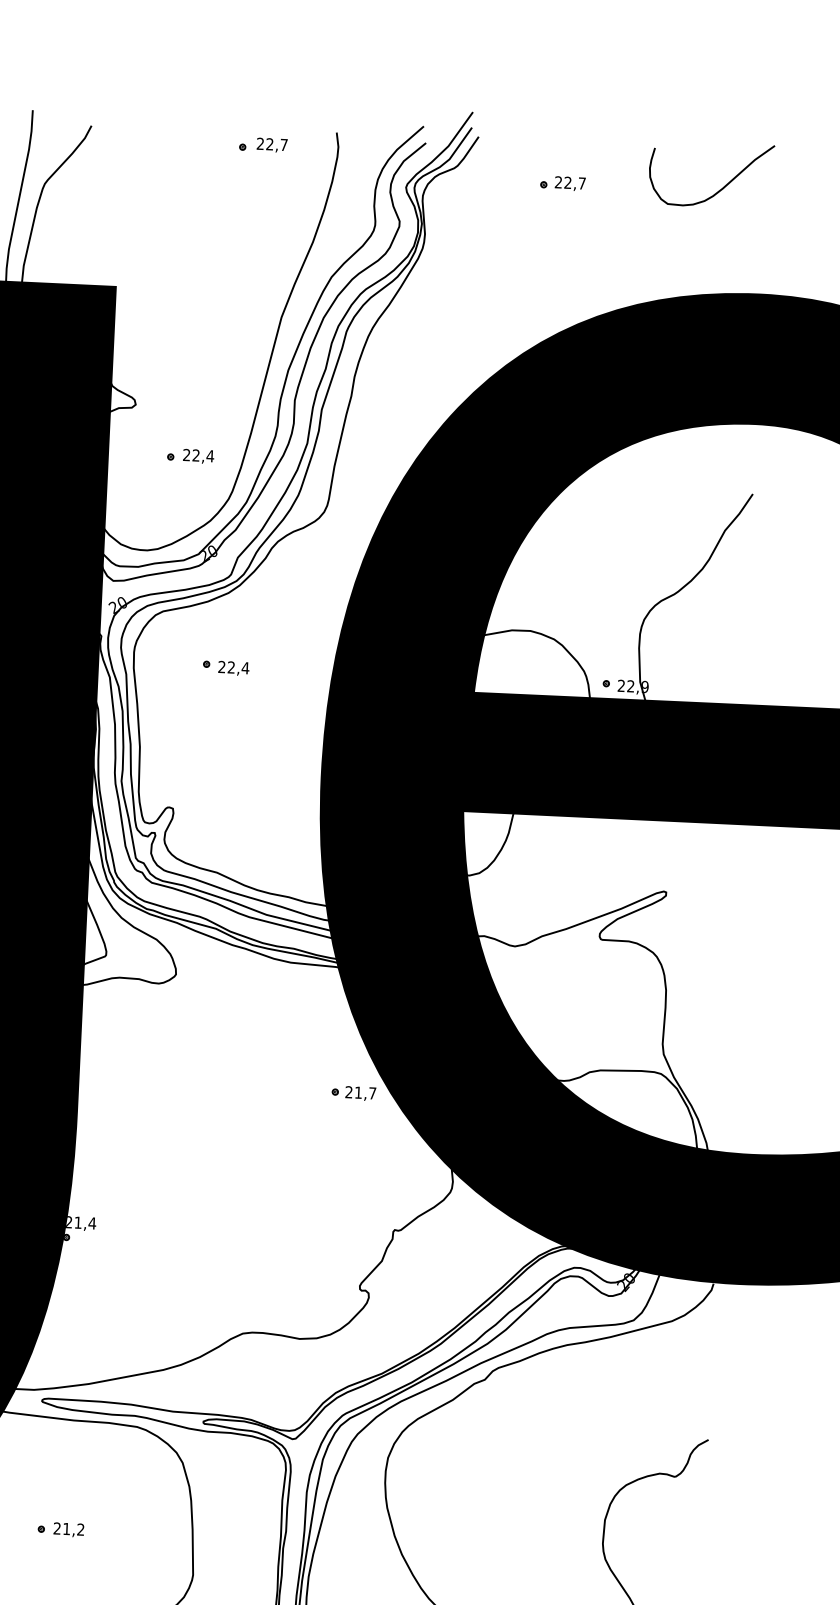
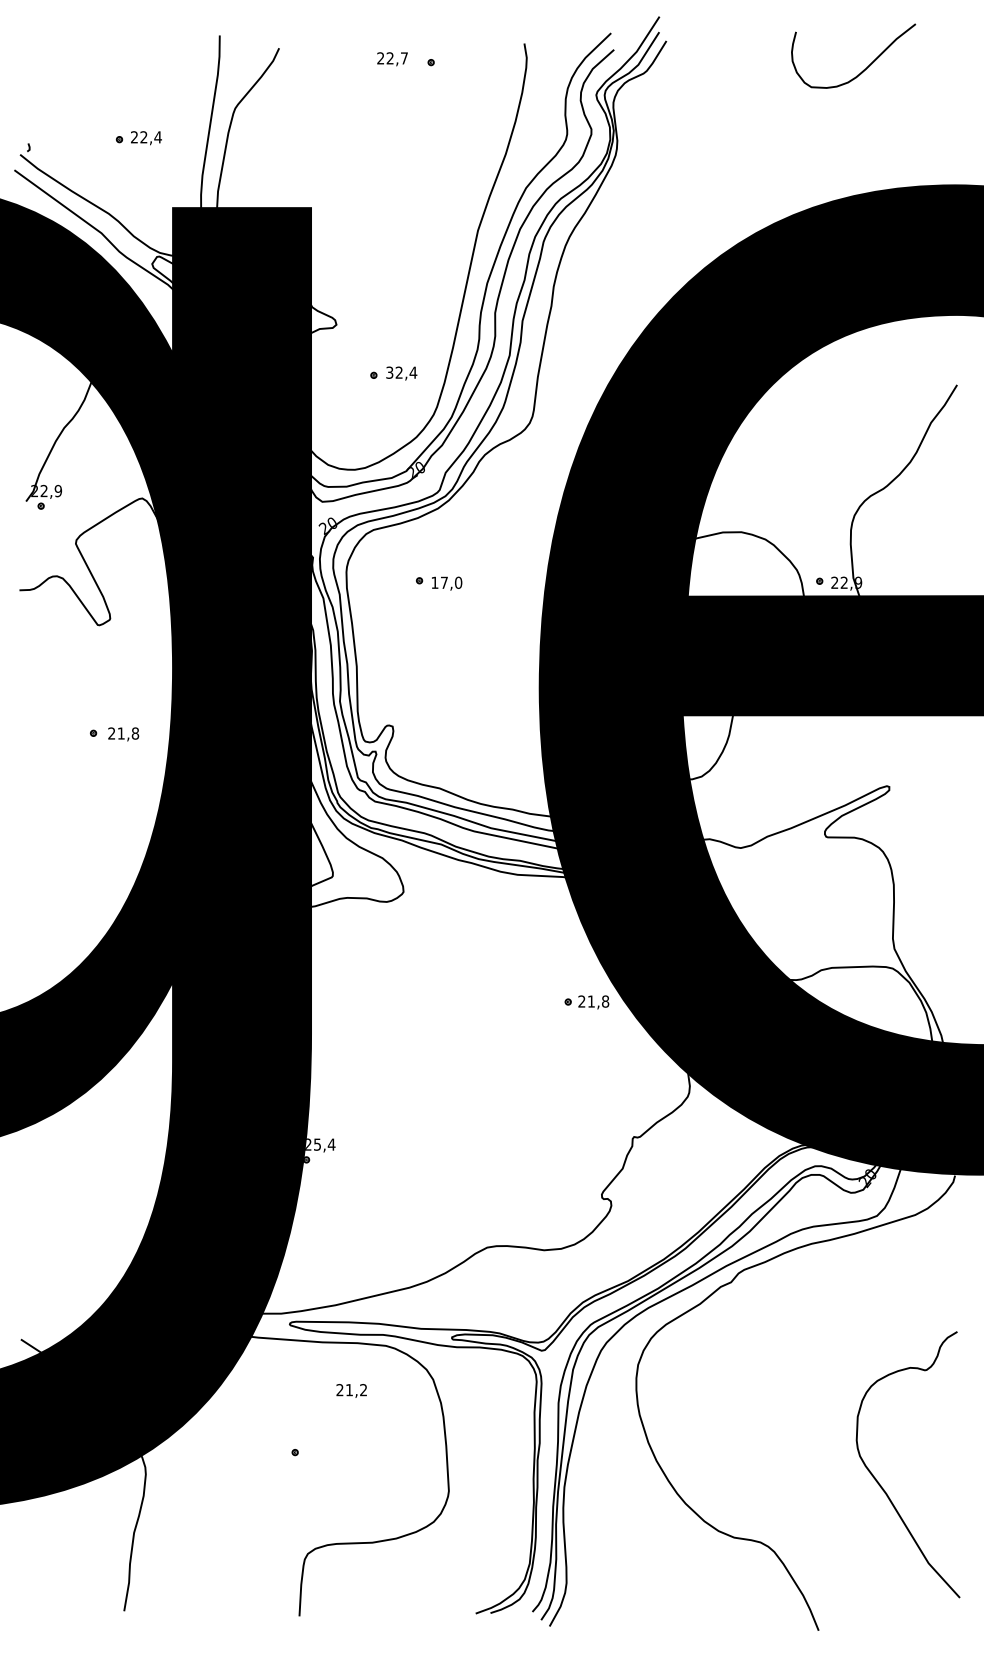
text: (272, 145) -> (392, 59), moved
part: (562, 183) -> (752, 83), removed
curve: (720, 188) -> (863, 69), moved
text: (186, 454) -> (389, 372), 22,4 -> 32,4
text: (233, 667) -> (446, 582), 22,4 -> 17,0
text: (372, 1093) -> (605, 1001), 21,7 -> 21,8
text: (78, 1222) -> (317, 1144), 21,4 -> 25,4
text: (68, 1529) -> (351, 1390), moved

